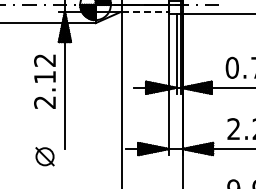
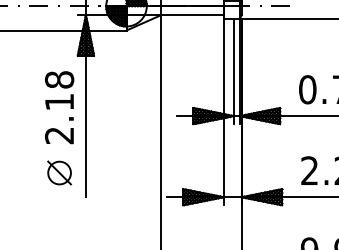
line: (145, 11) -> (192, 15), dashed -> solid
text: (45, 59) -> (60, 78), 2.12 -> 2.18
part: (44, 156) -> (58, 172), moved

